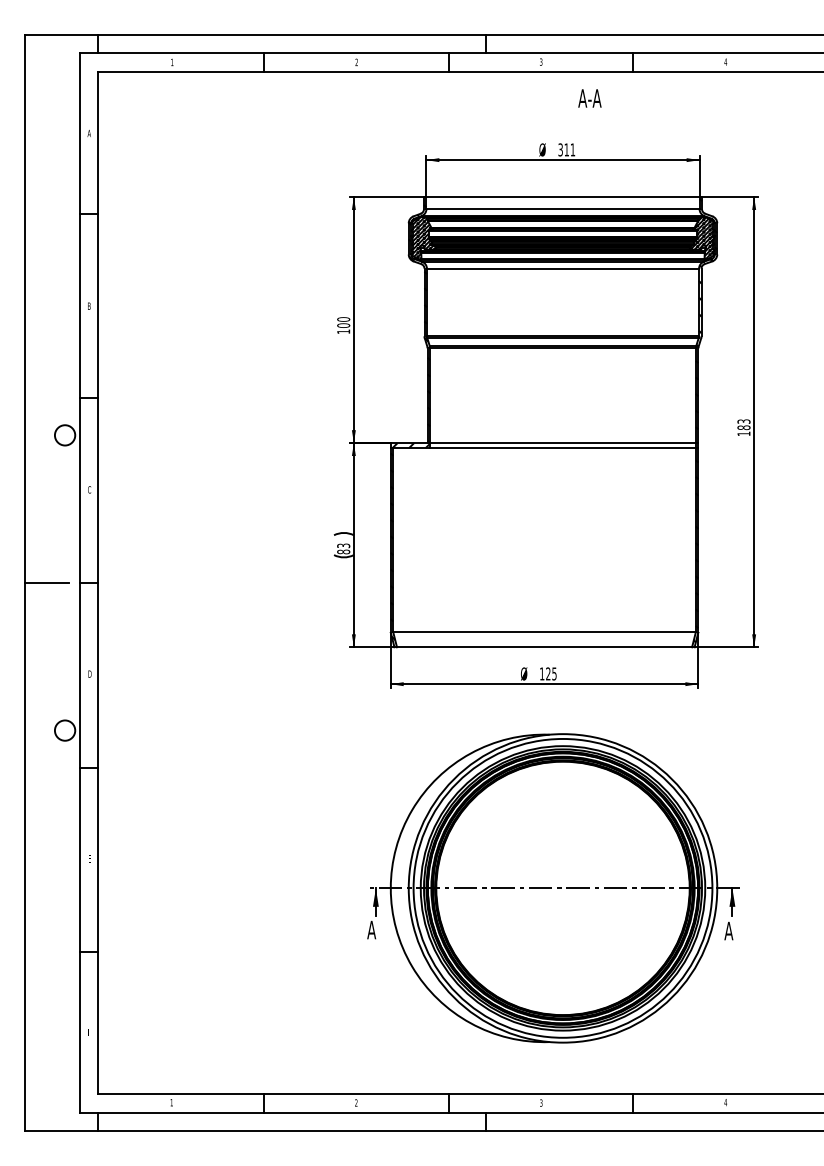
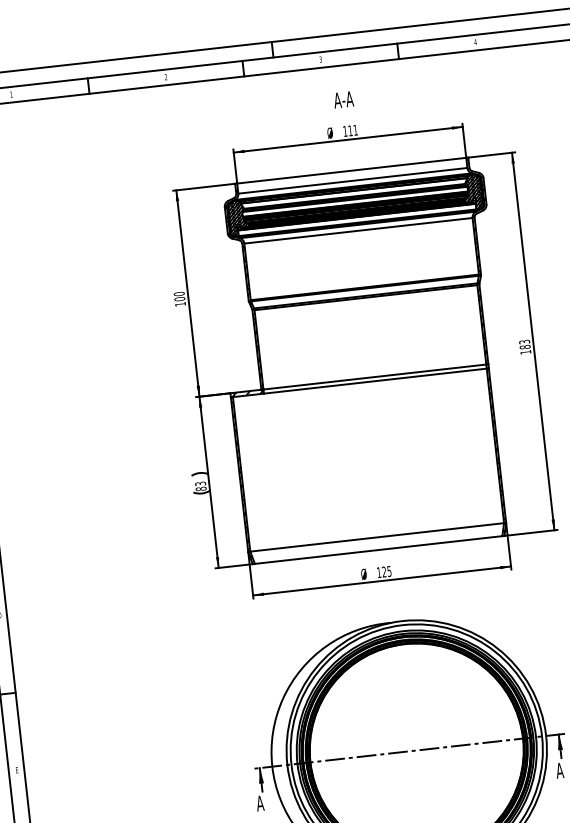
text: (589, 98) -> (343, 99), moved
text: (560, 149) -> (345, 131), 311 -> 111

